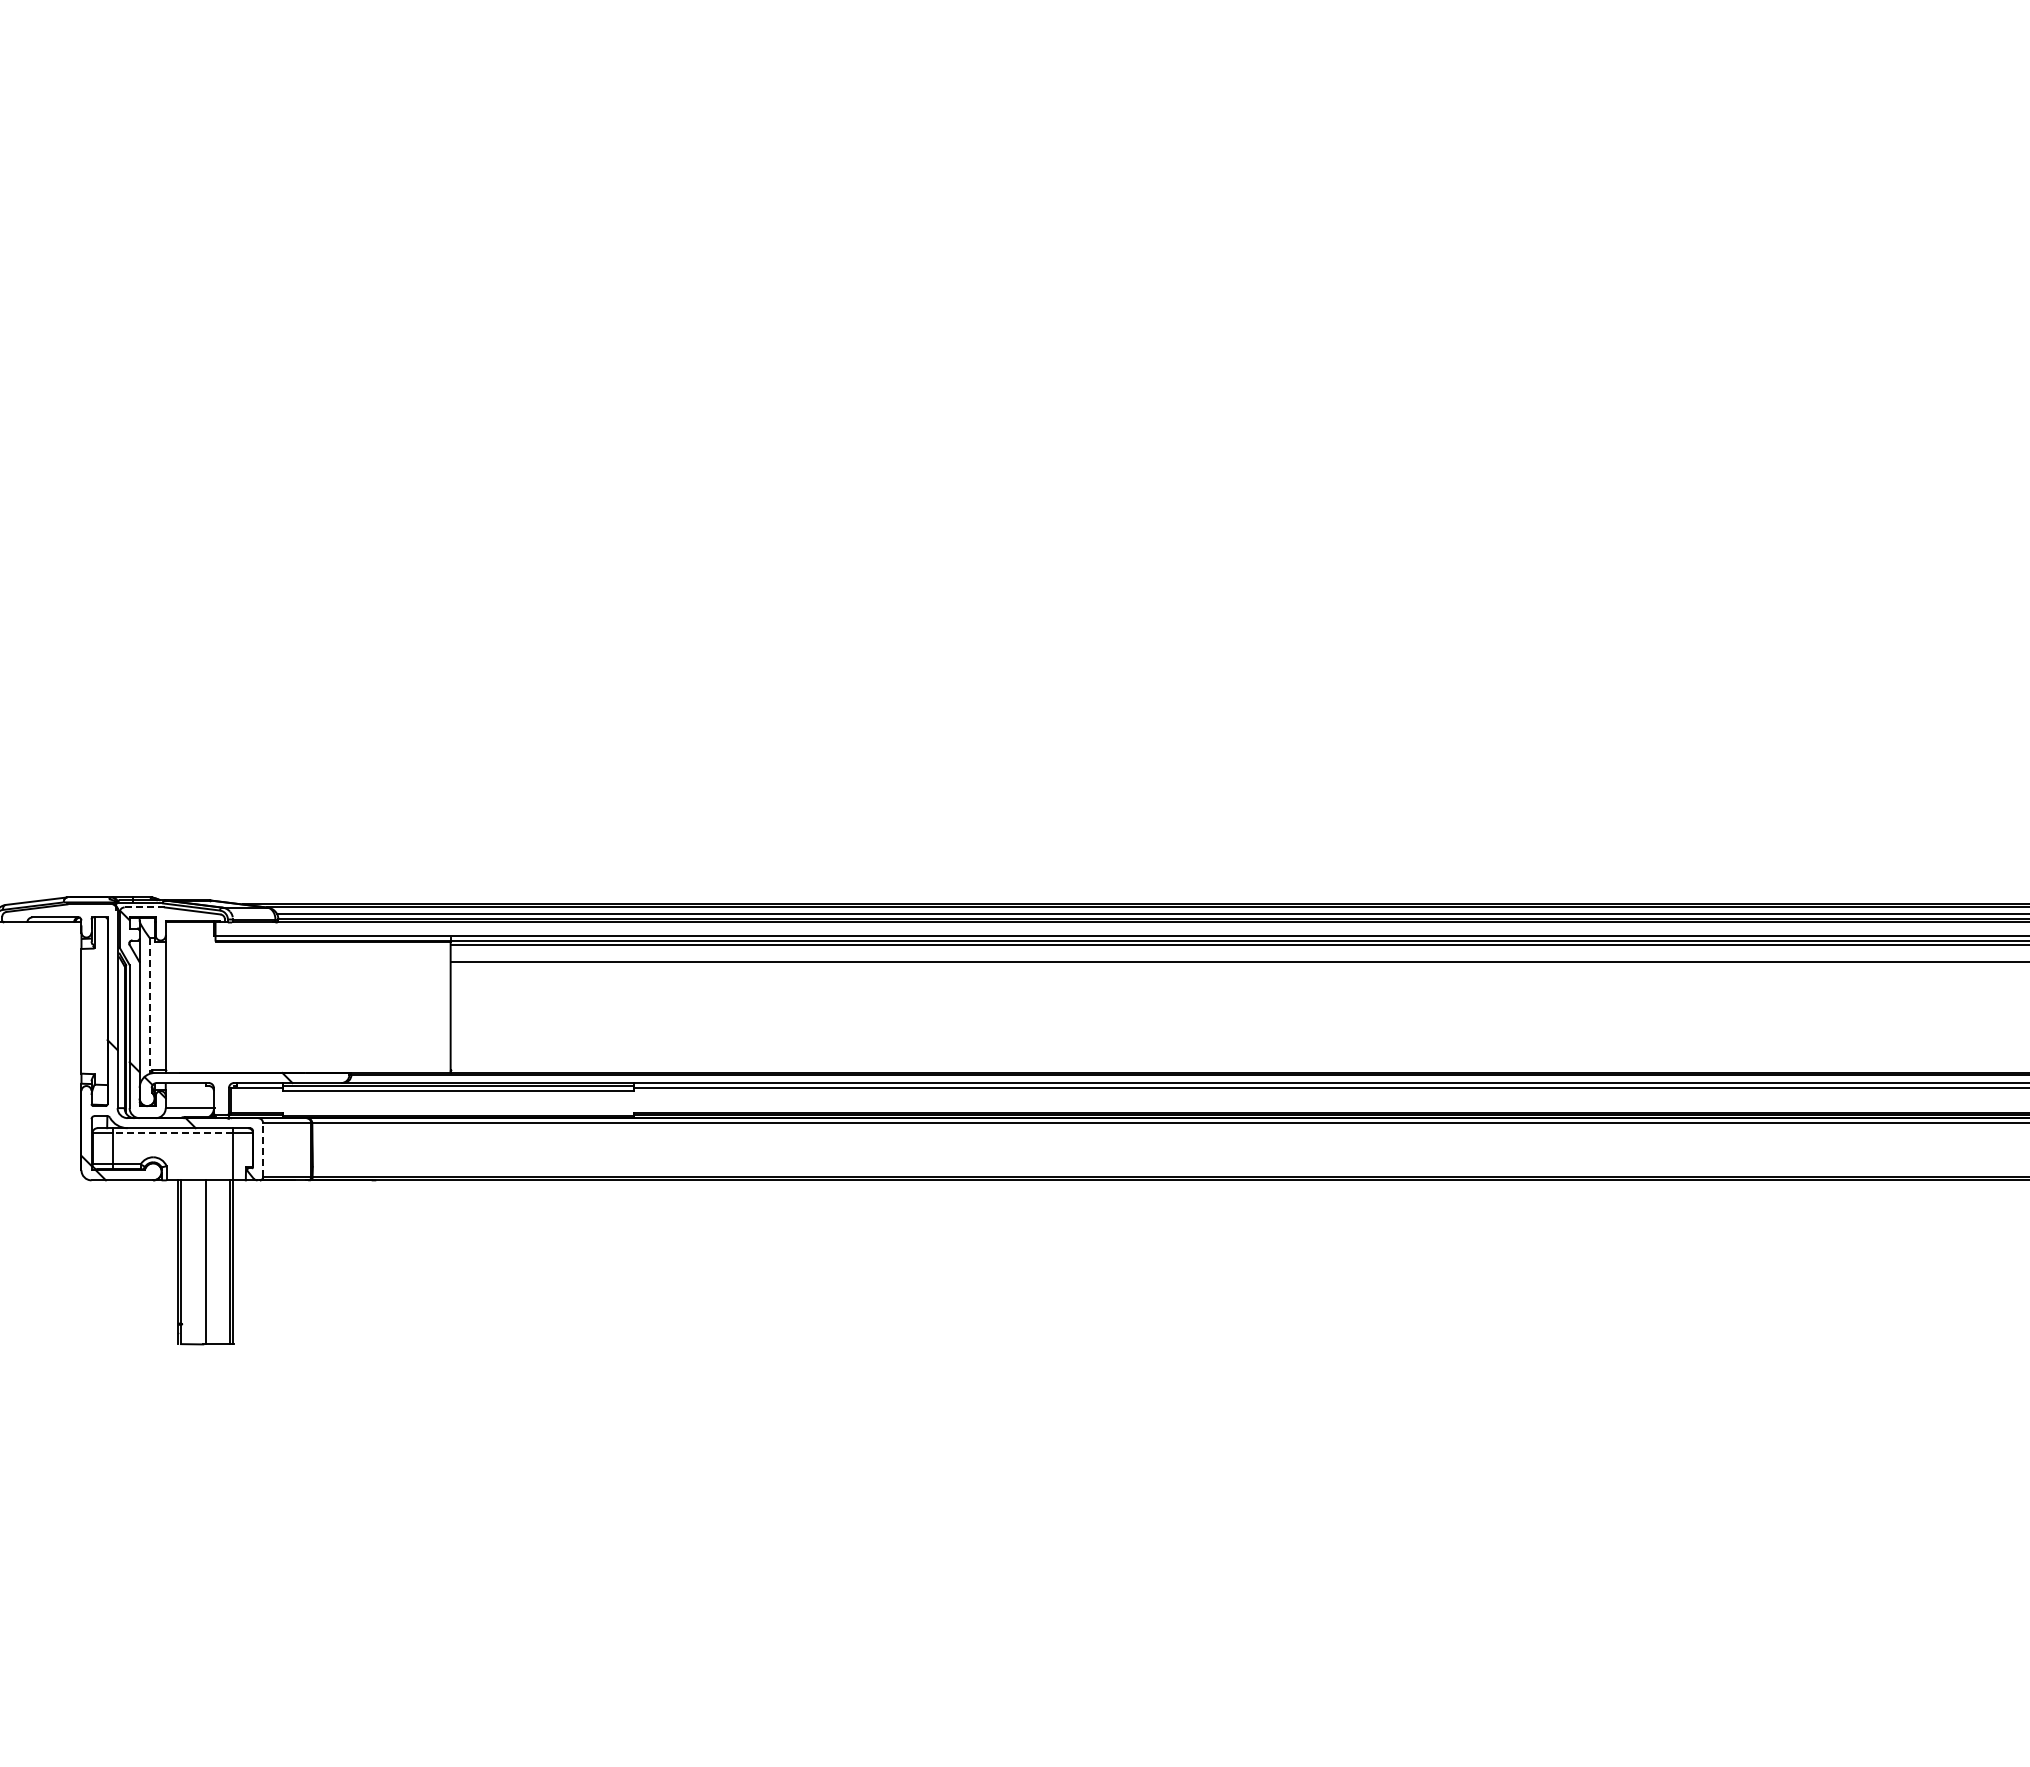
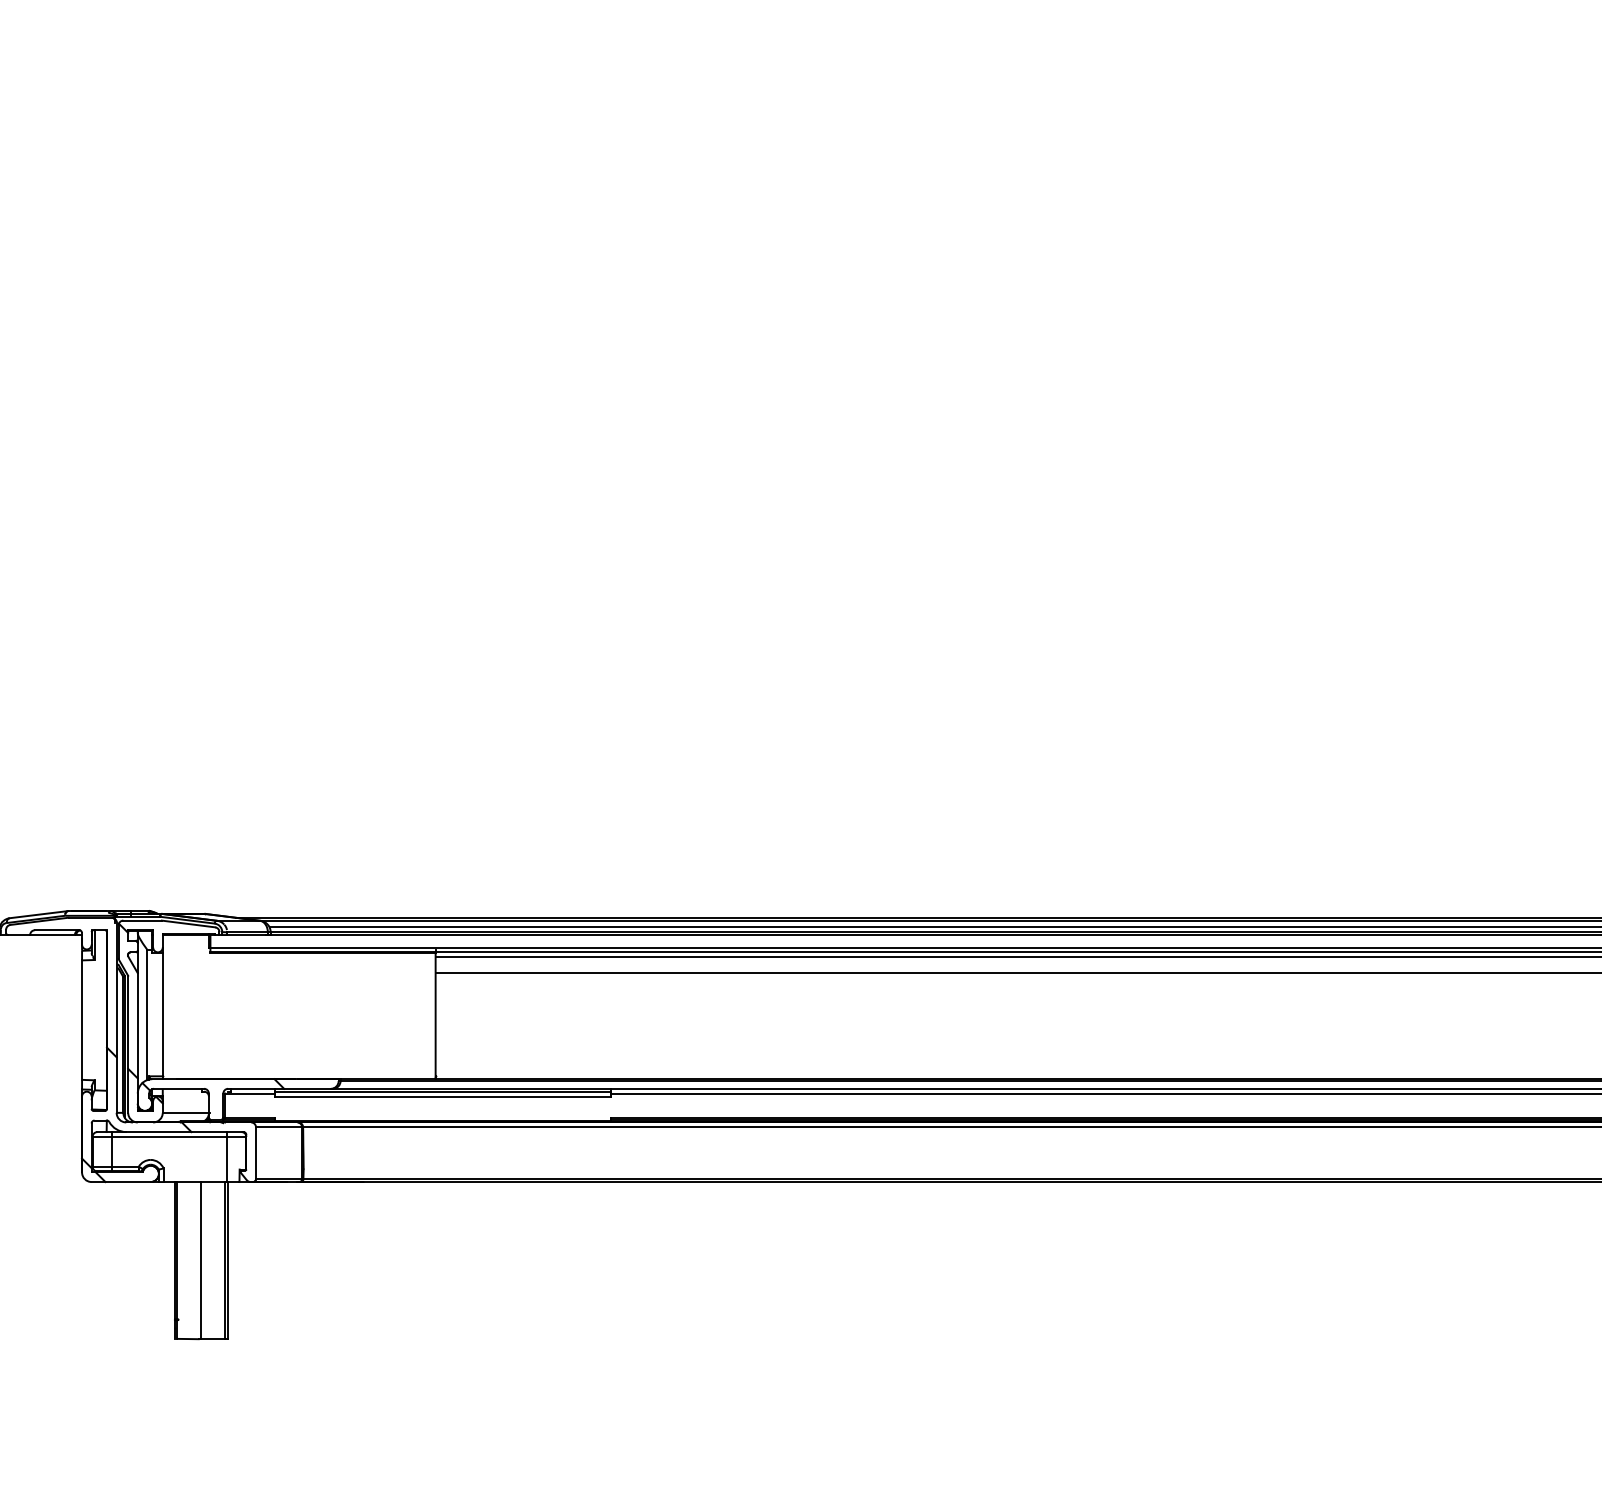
line: (144, 907) -> (142, 920), dashed -> solid
line: (149, 1005) -> (147, 1014), dashed -> solid
line: (172, 1133) -> (169, 1137), dashed -> solid
line: (263, 1149) -> (256, 1152), dashed -> solid

